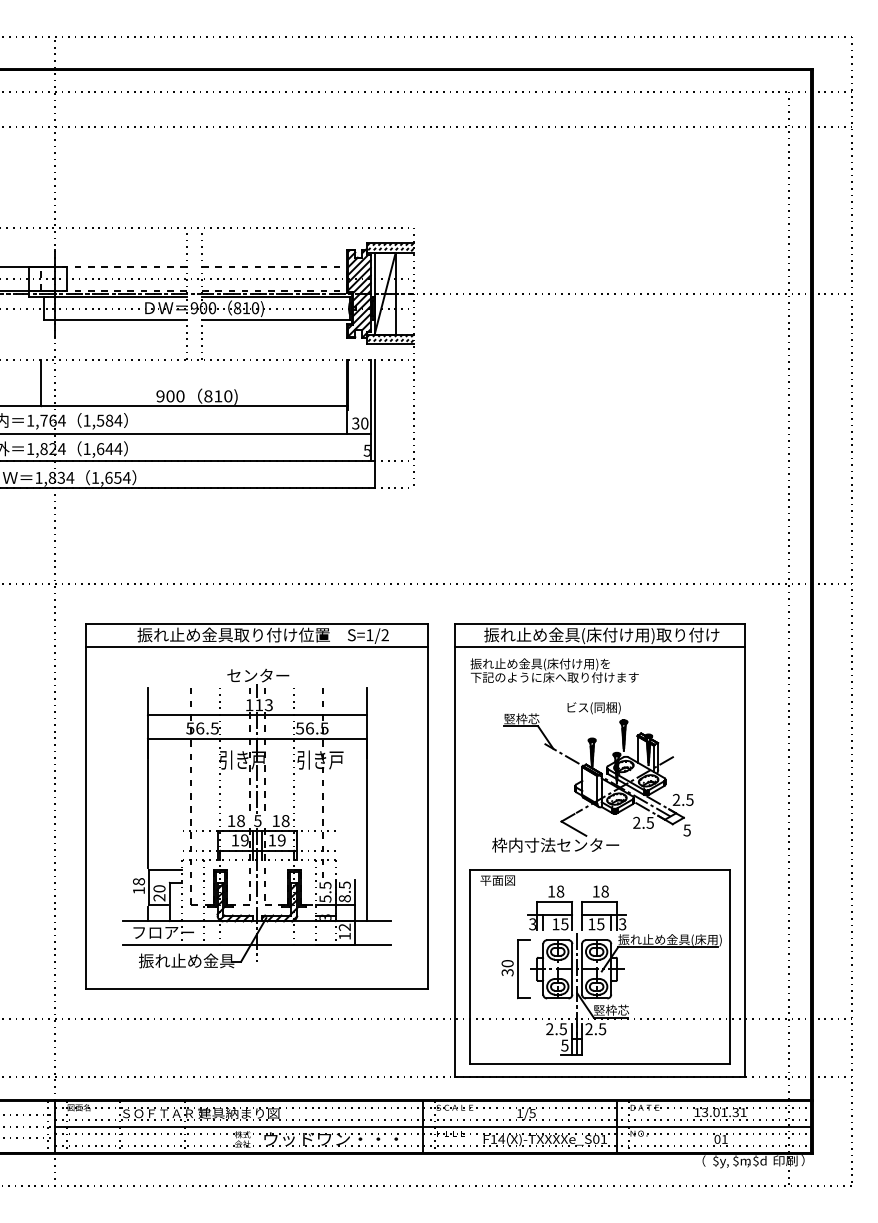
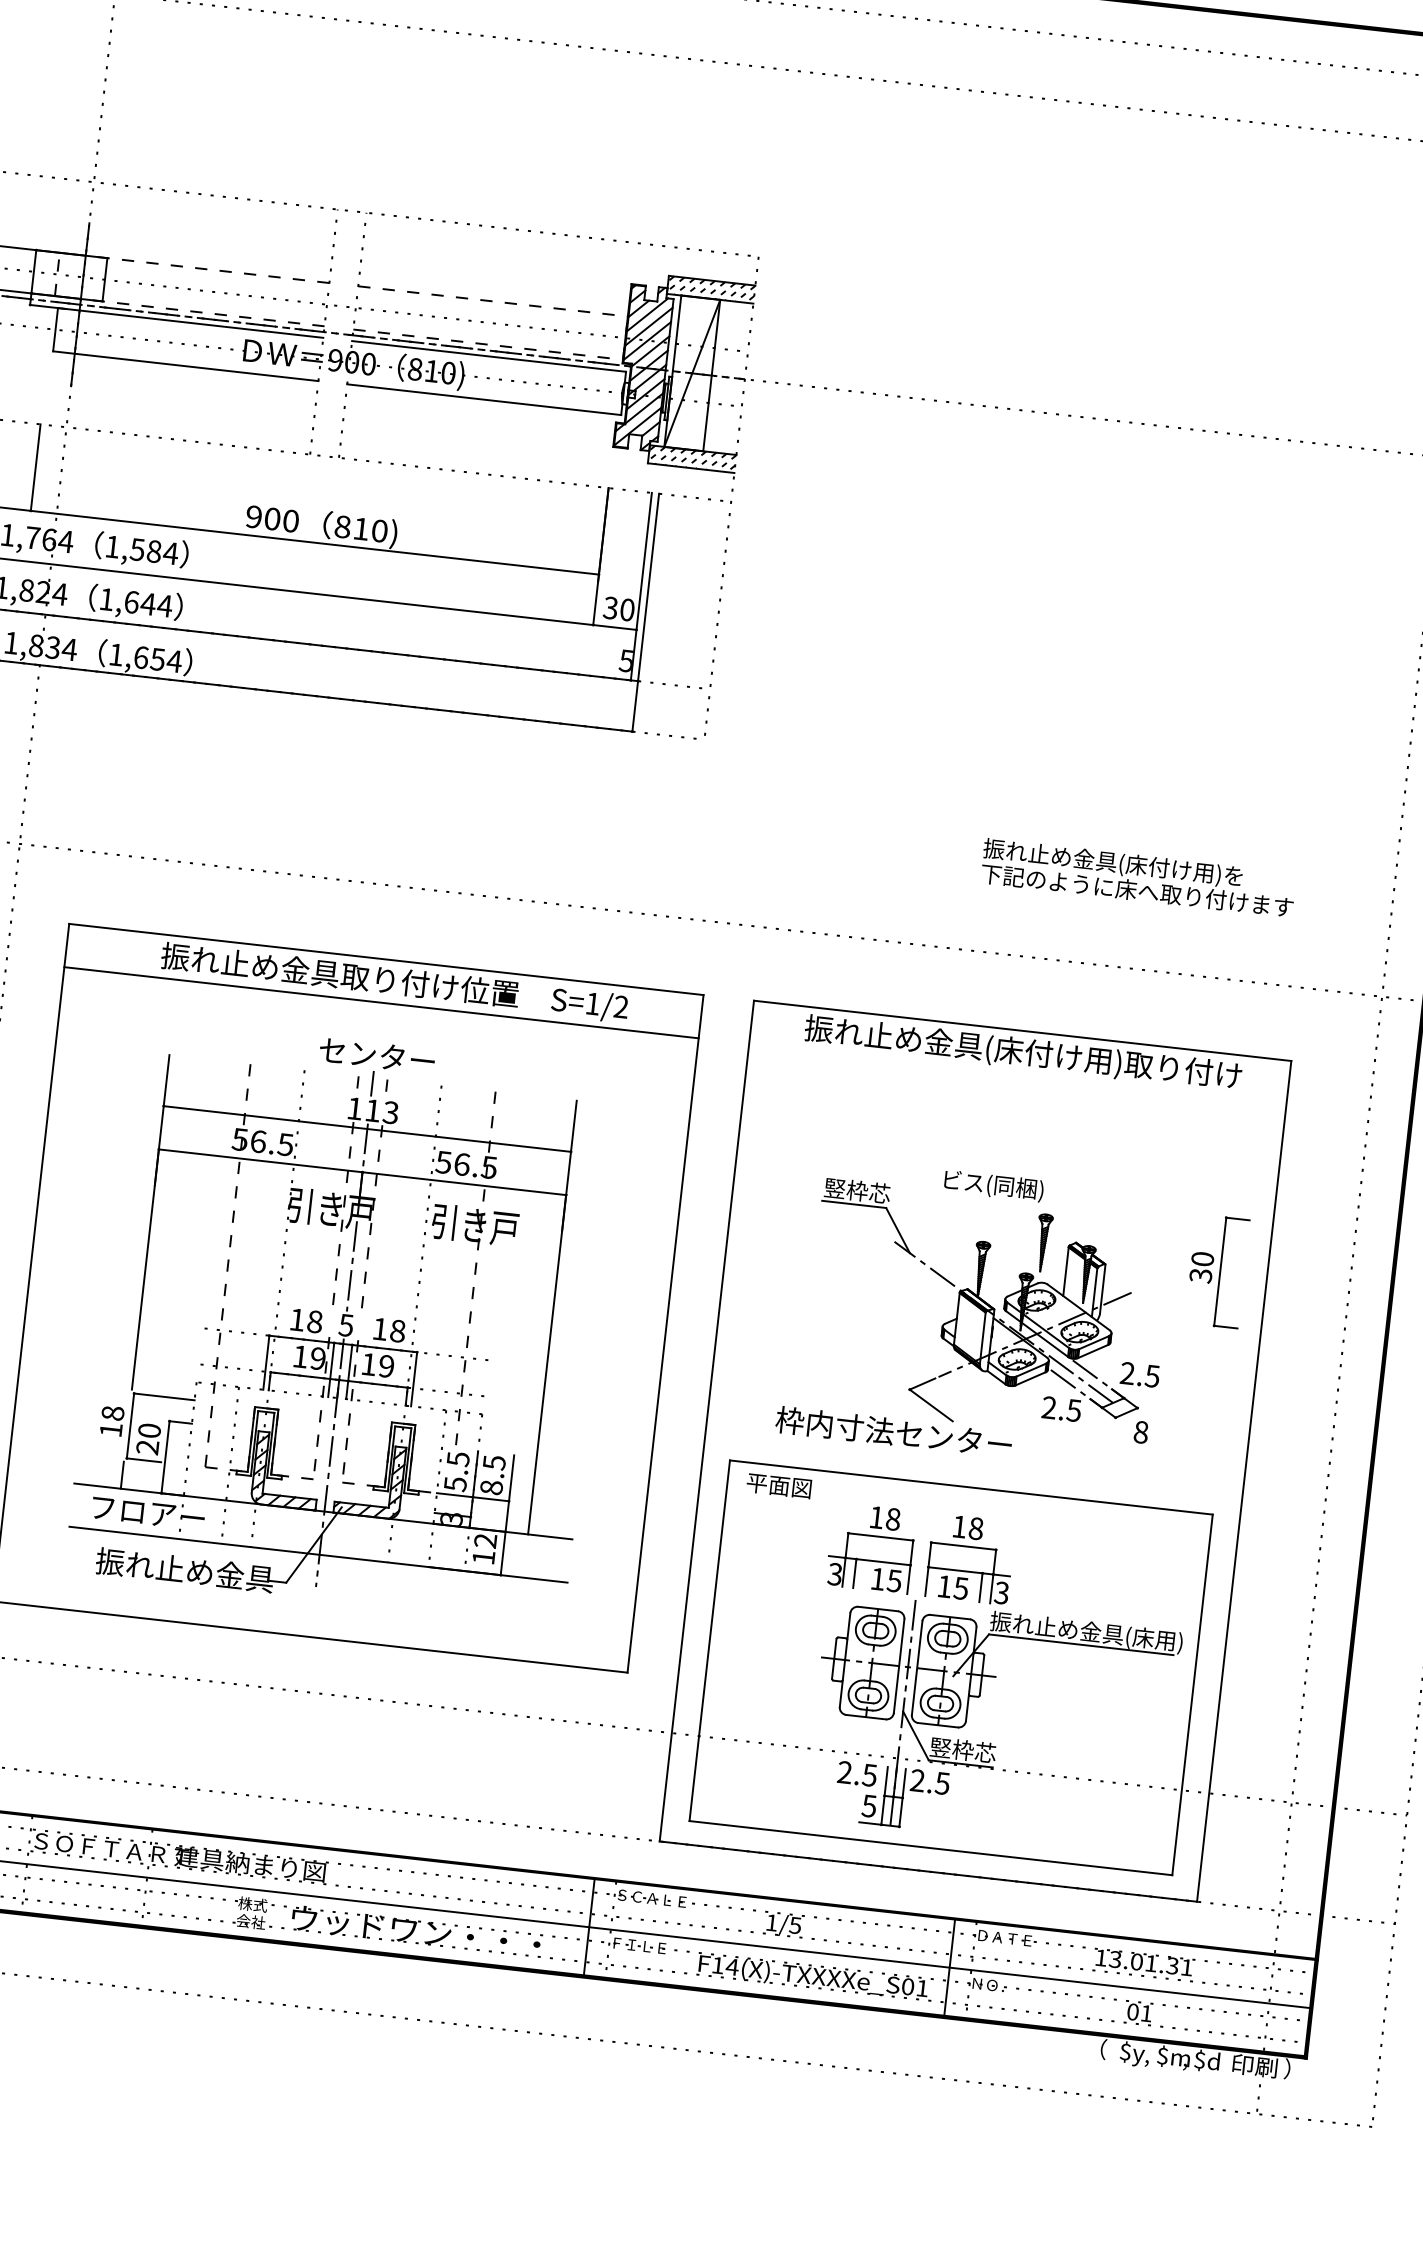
line: (599, 647) -> (1016, 1074), removed
text: (554, 670) -> (1138, 877), moved
text: (686, 830) -> (1139, 1432), 5 -> 8
part: (515, 969) -> (1216, 1271), moved

